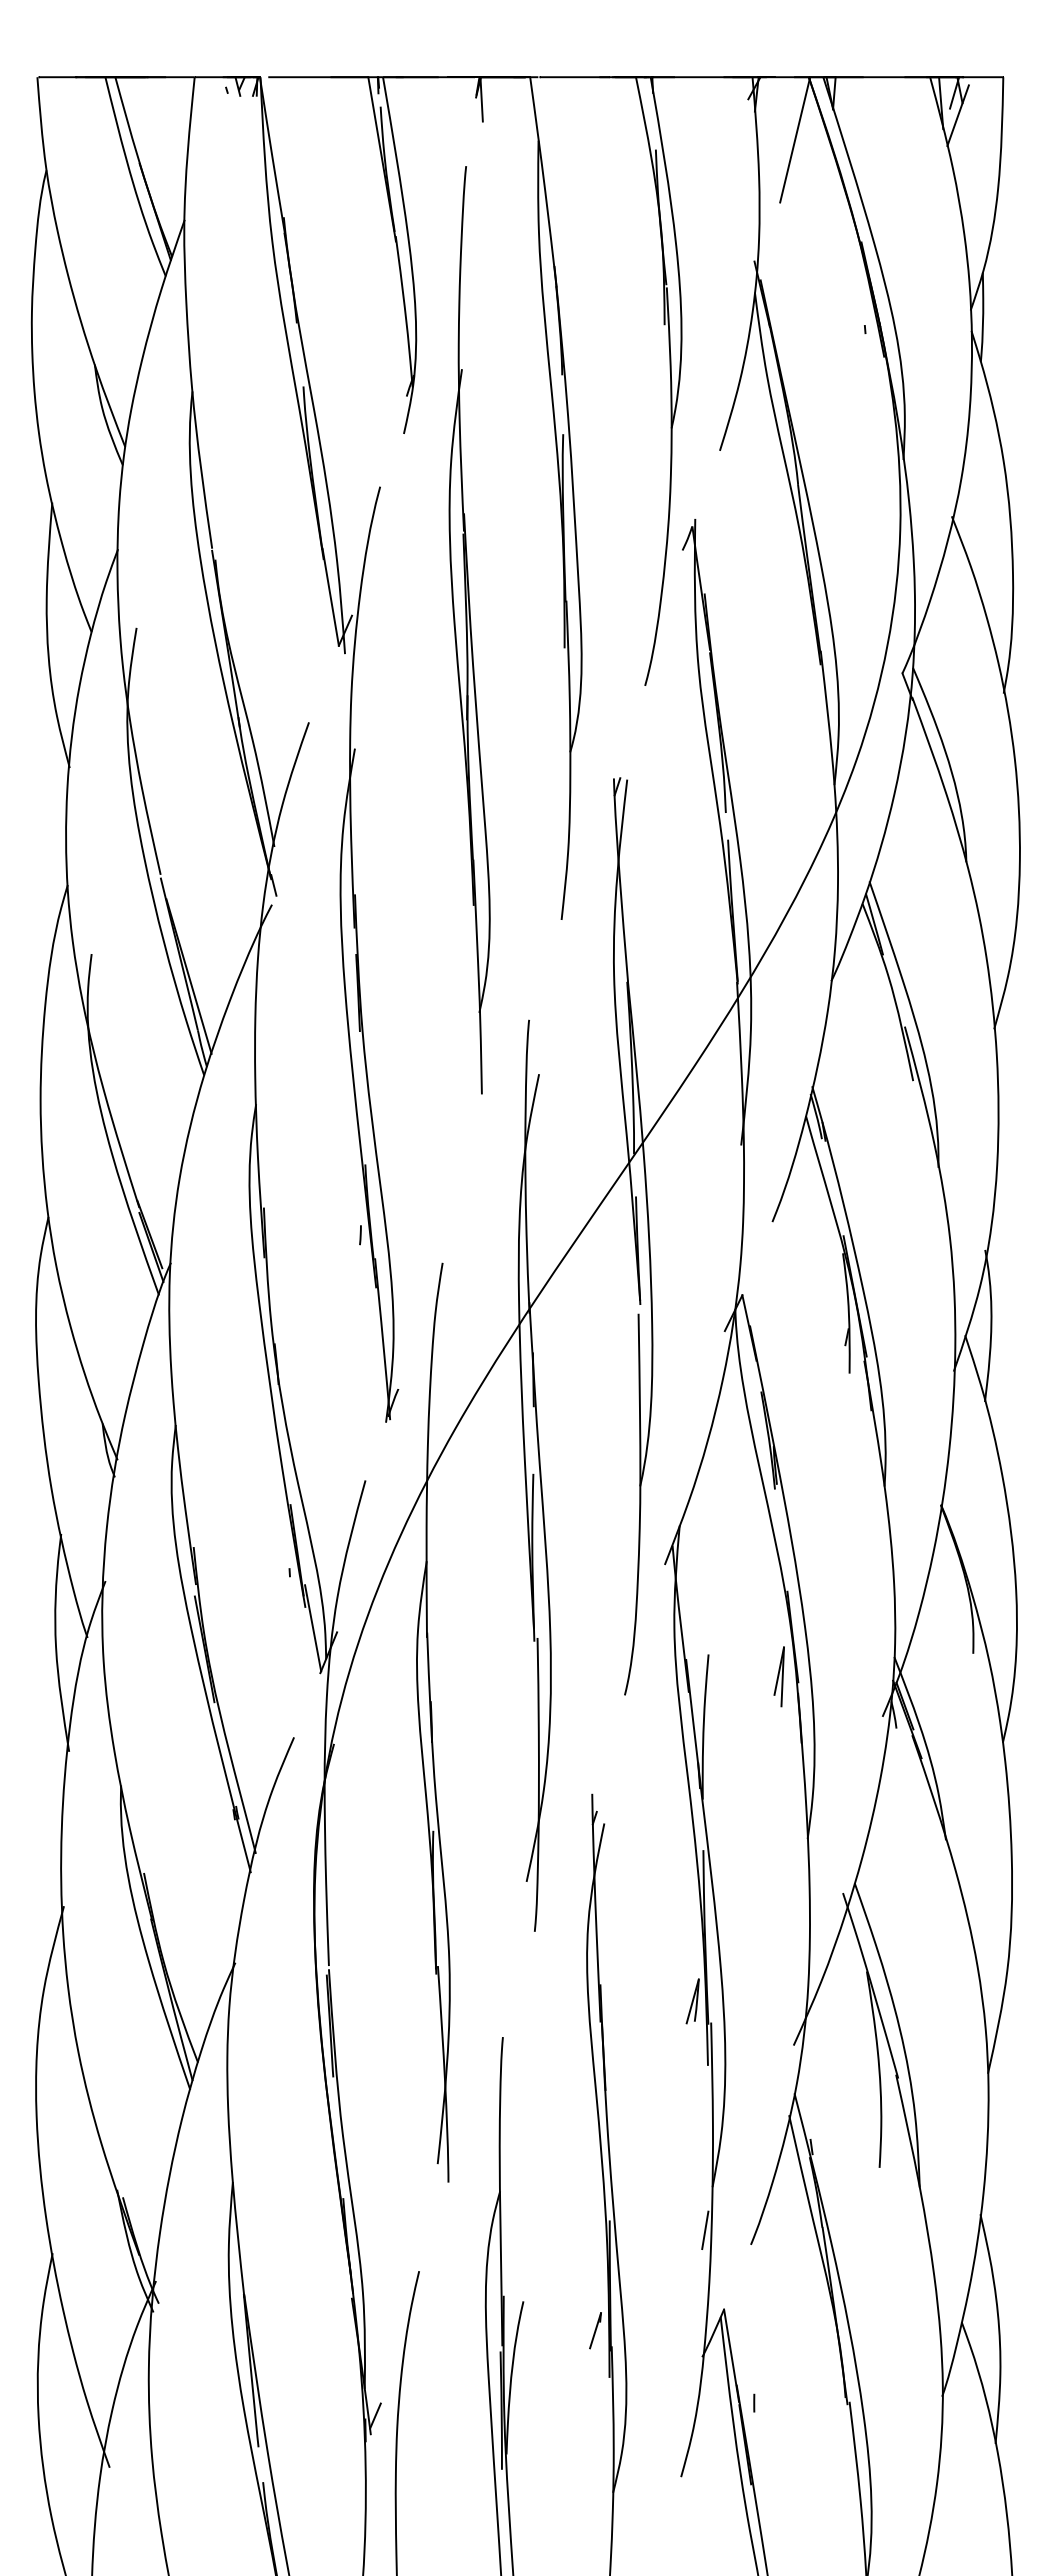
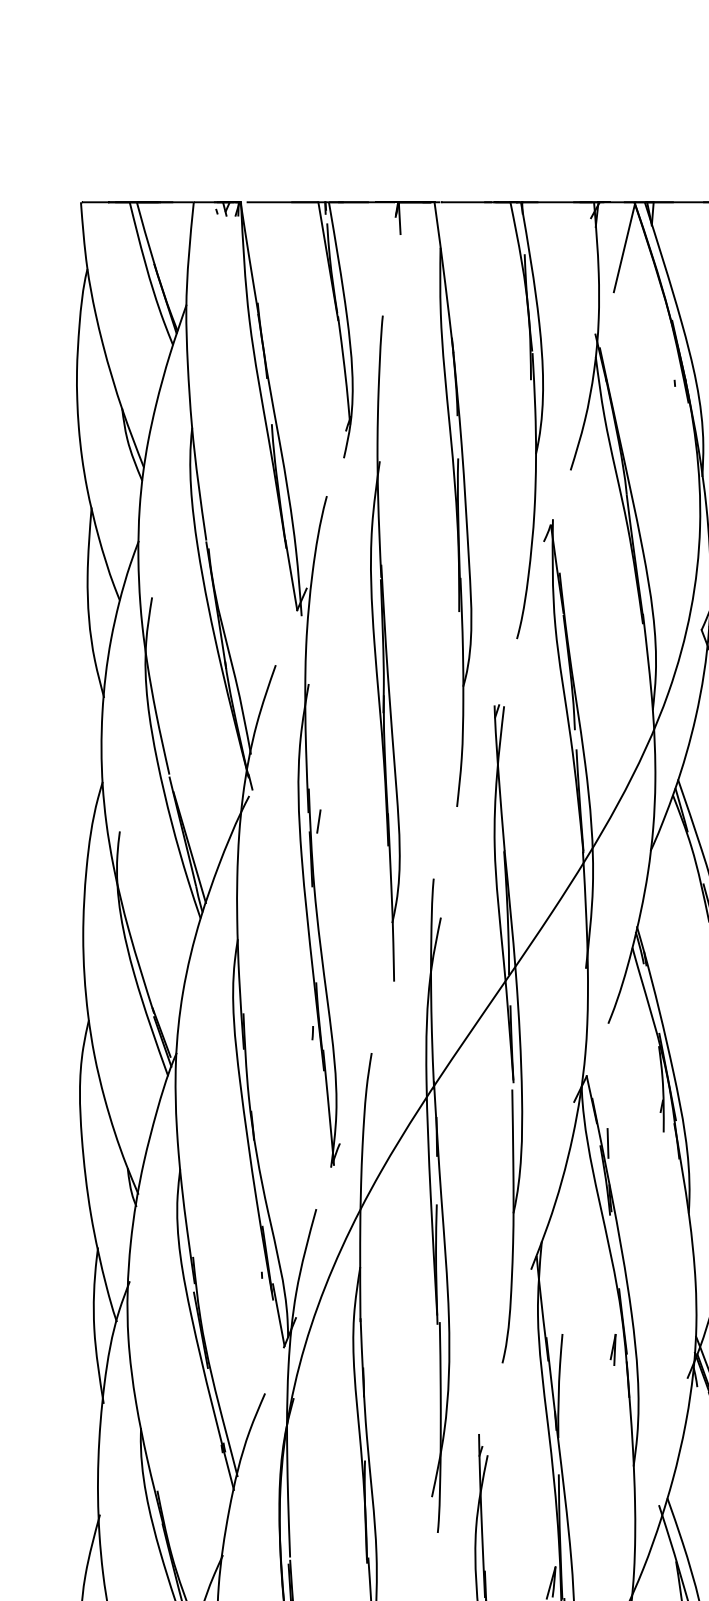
part: (469, 630) -> (385, 648), moved
line: (368, 939) -> (318, 820), added
line: (771, 1388) -> (607, 1143), added
part: (778, 1676) -> (612, 1349), size x0.71

